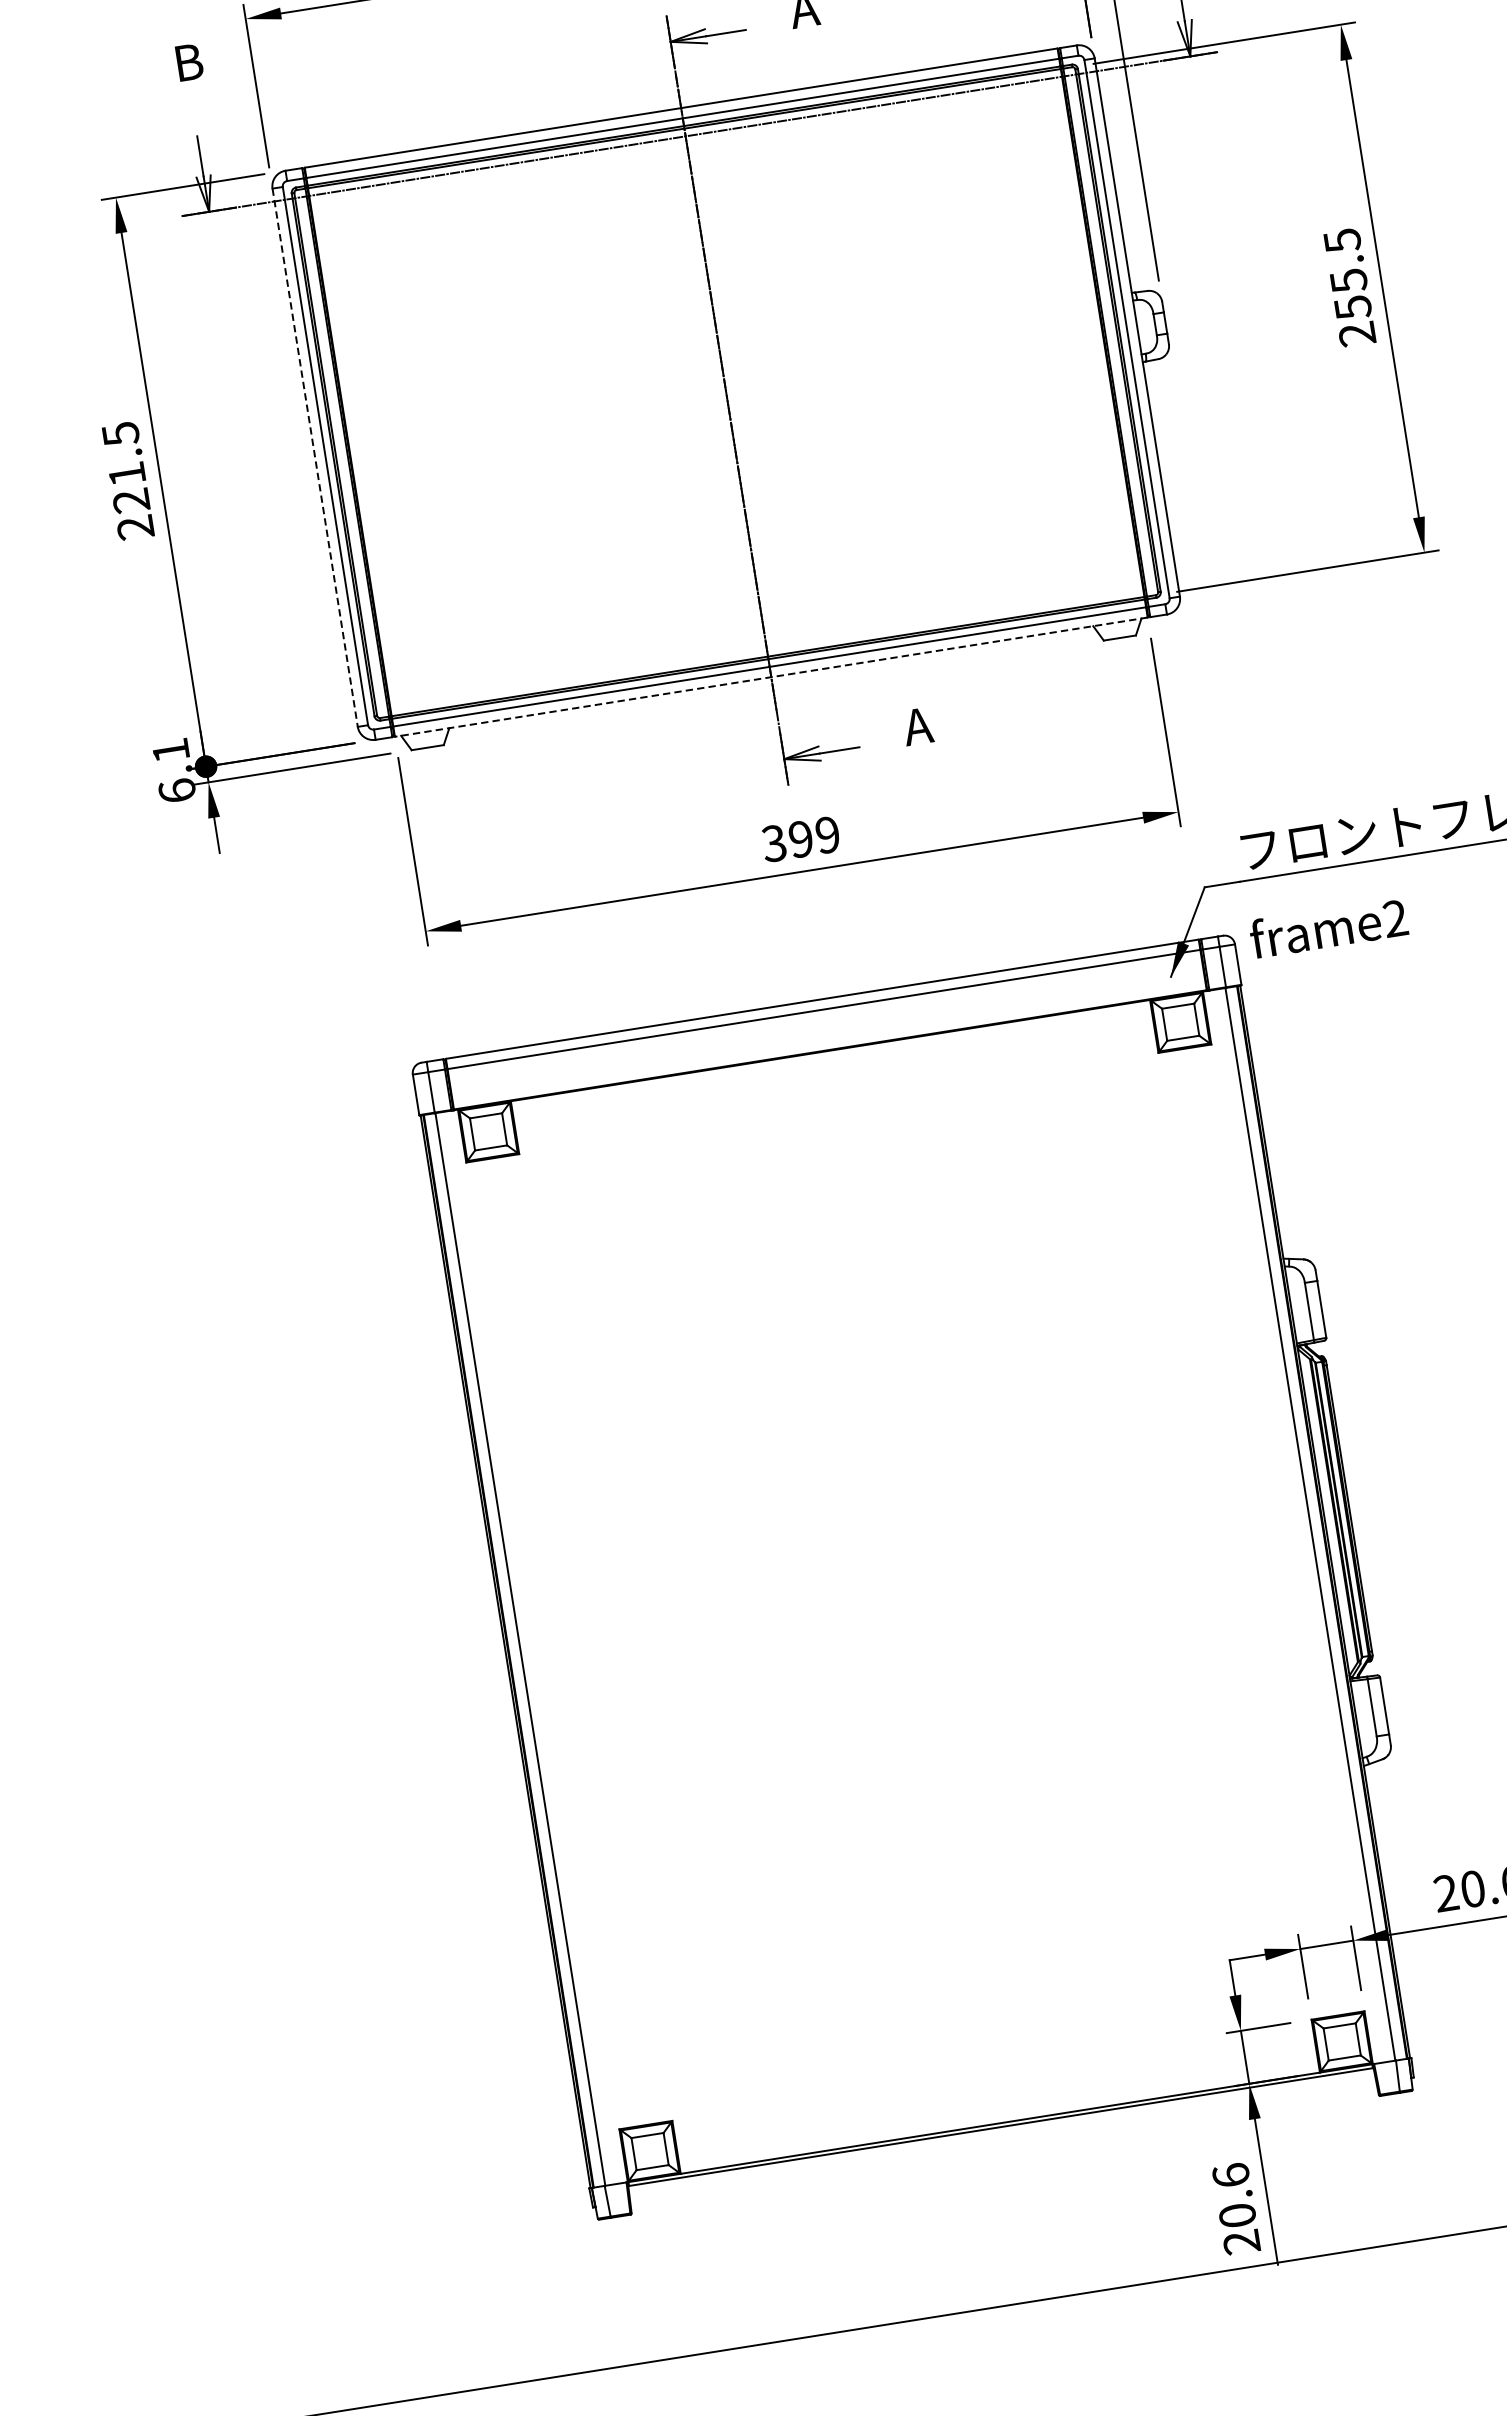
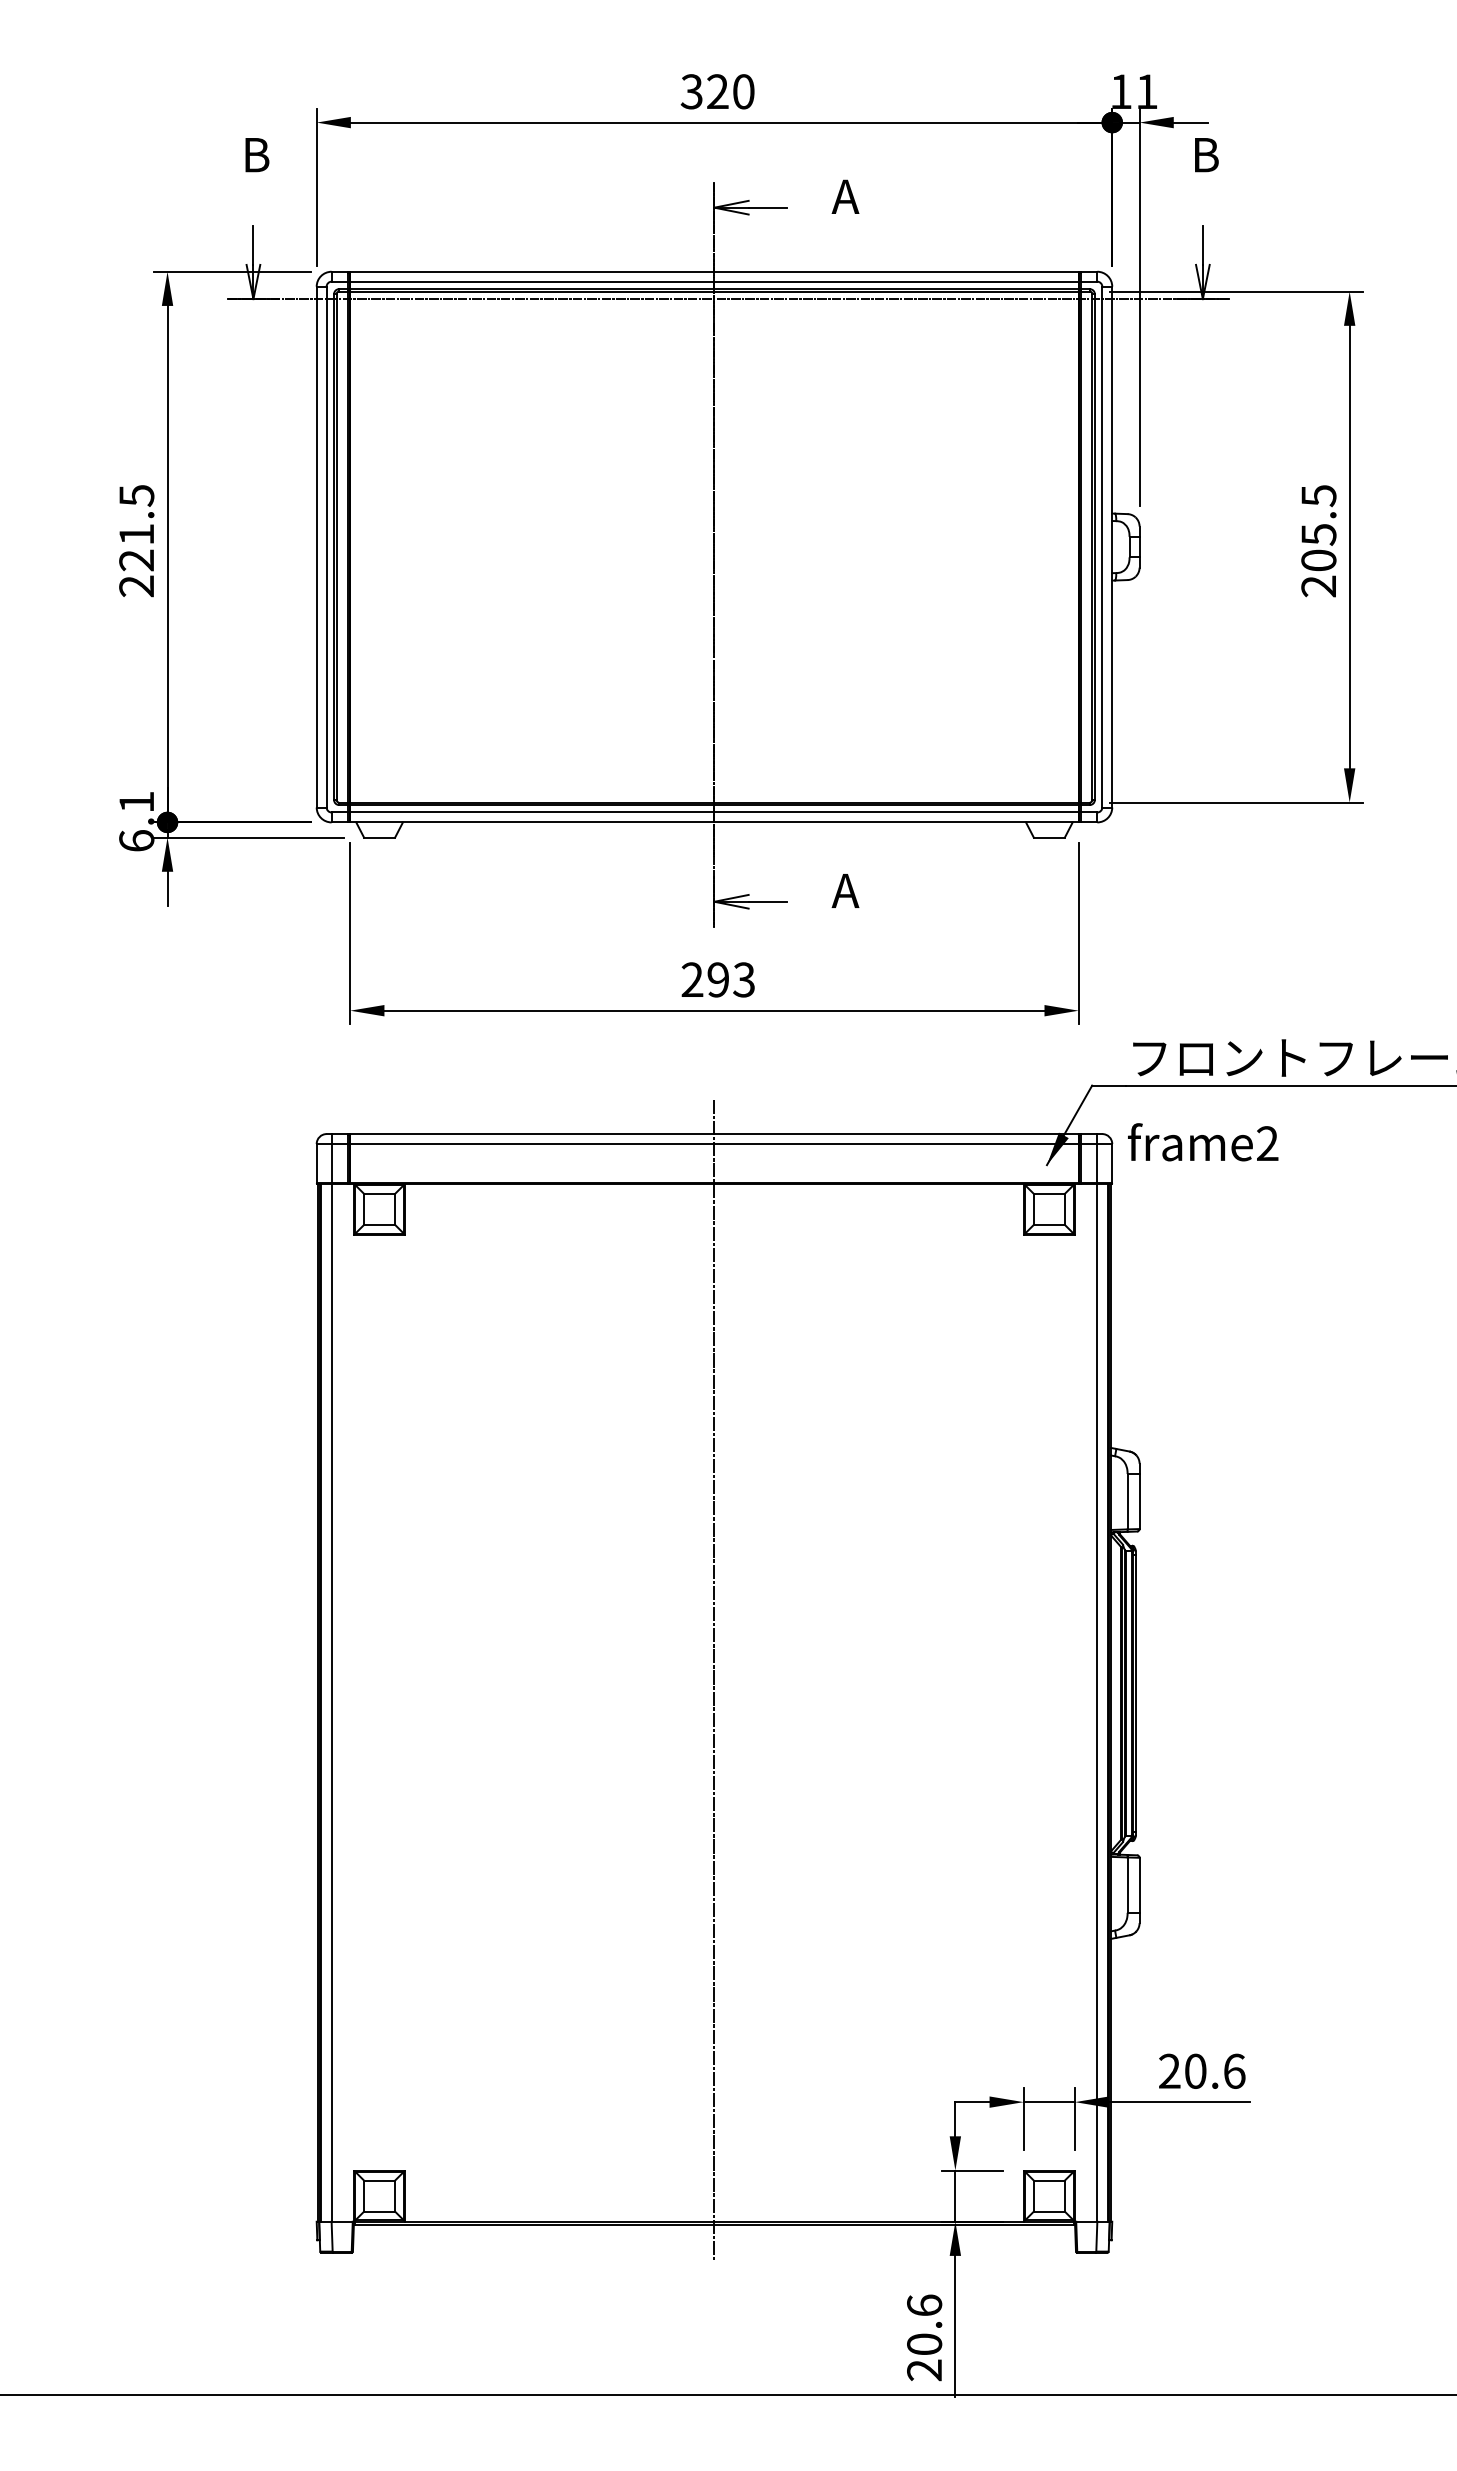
text: (1352, 307) -> (1318, 560), 255.5 -> 205.5
line: (315, 458) -> (316, 547), dashed -> solid
line: (770, 677) -> (713, 822), dashed -> solid
text: (800, 839) -> (717, 979), 399 -> 293
line: (911, 1562) -> (714, 1679), added

